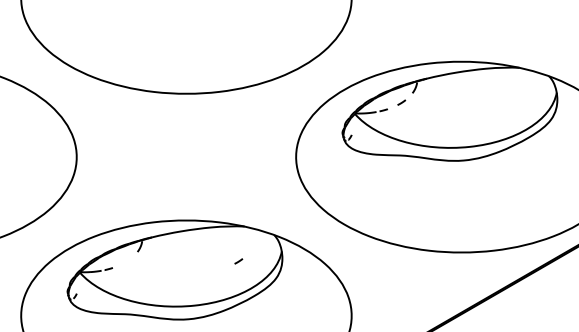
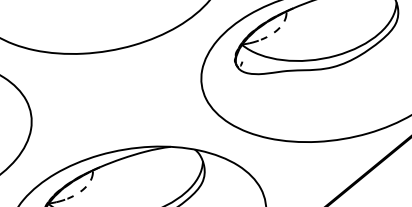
curve: (238, 261) -> (83, 189), moved

